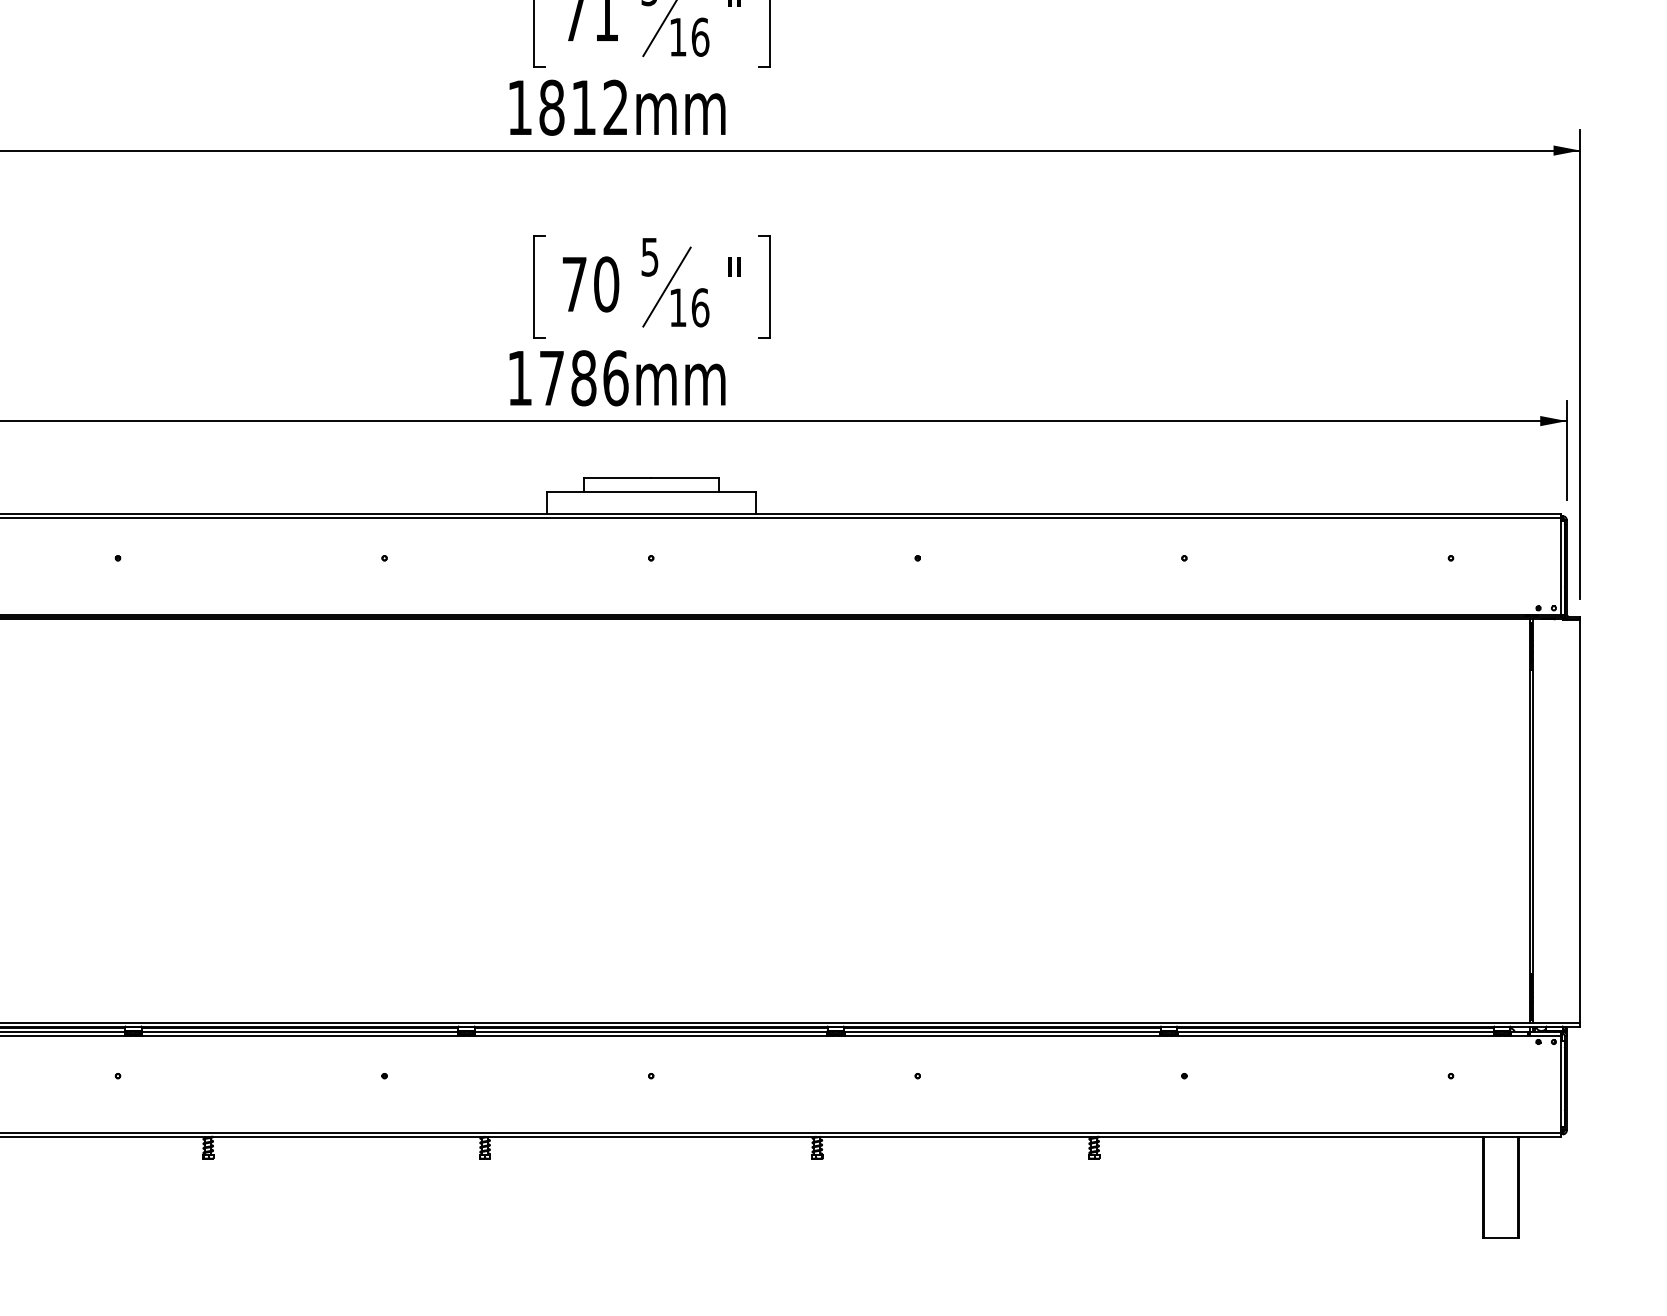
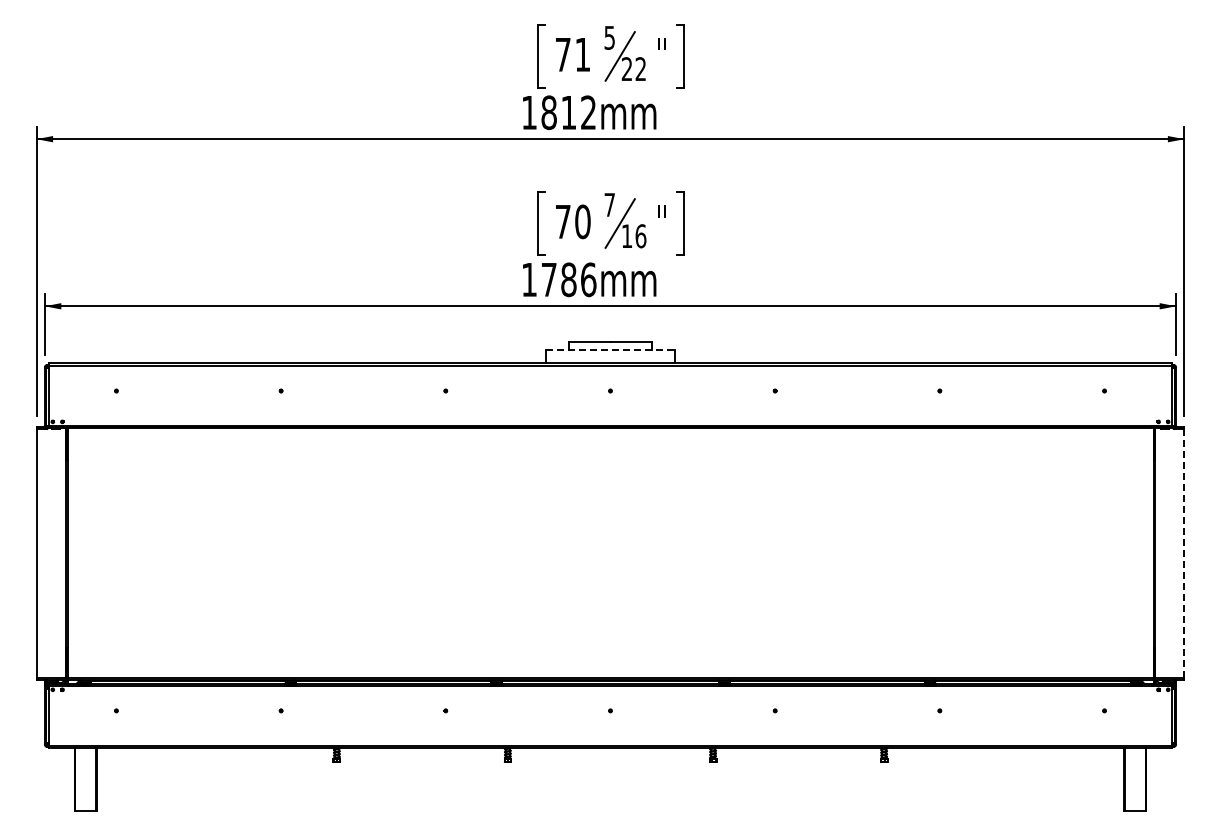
text: (688, 37) -> (633, 69), 16 -> 22
text: (649, 257) -> (609, 205), 5 -> 7
line: (651, 492) -> (610, 350), solid -> dashed
line: (1580, 821) -> (1184, 553), solid -> dashed

